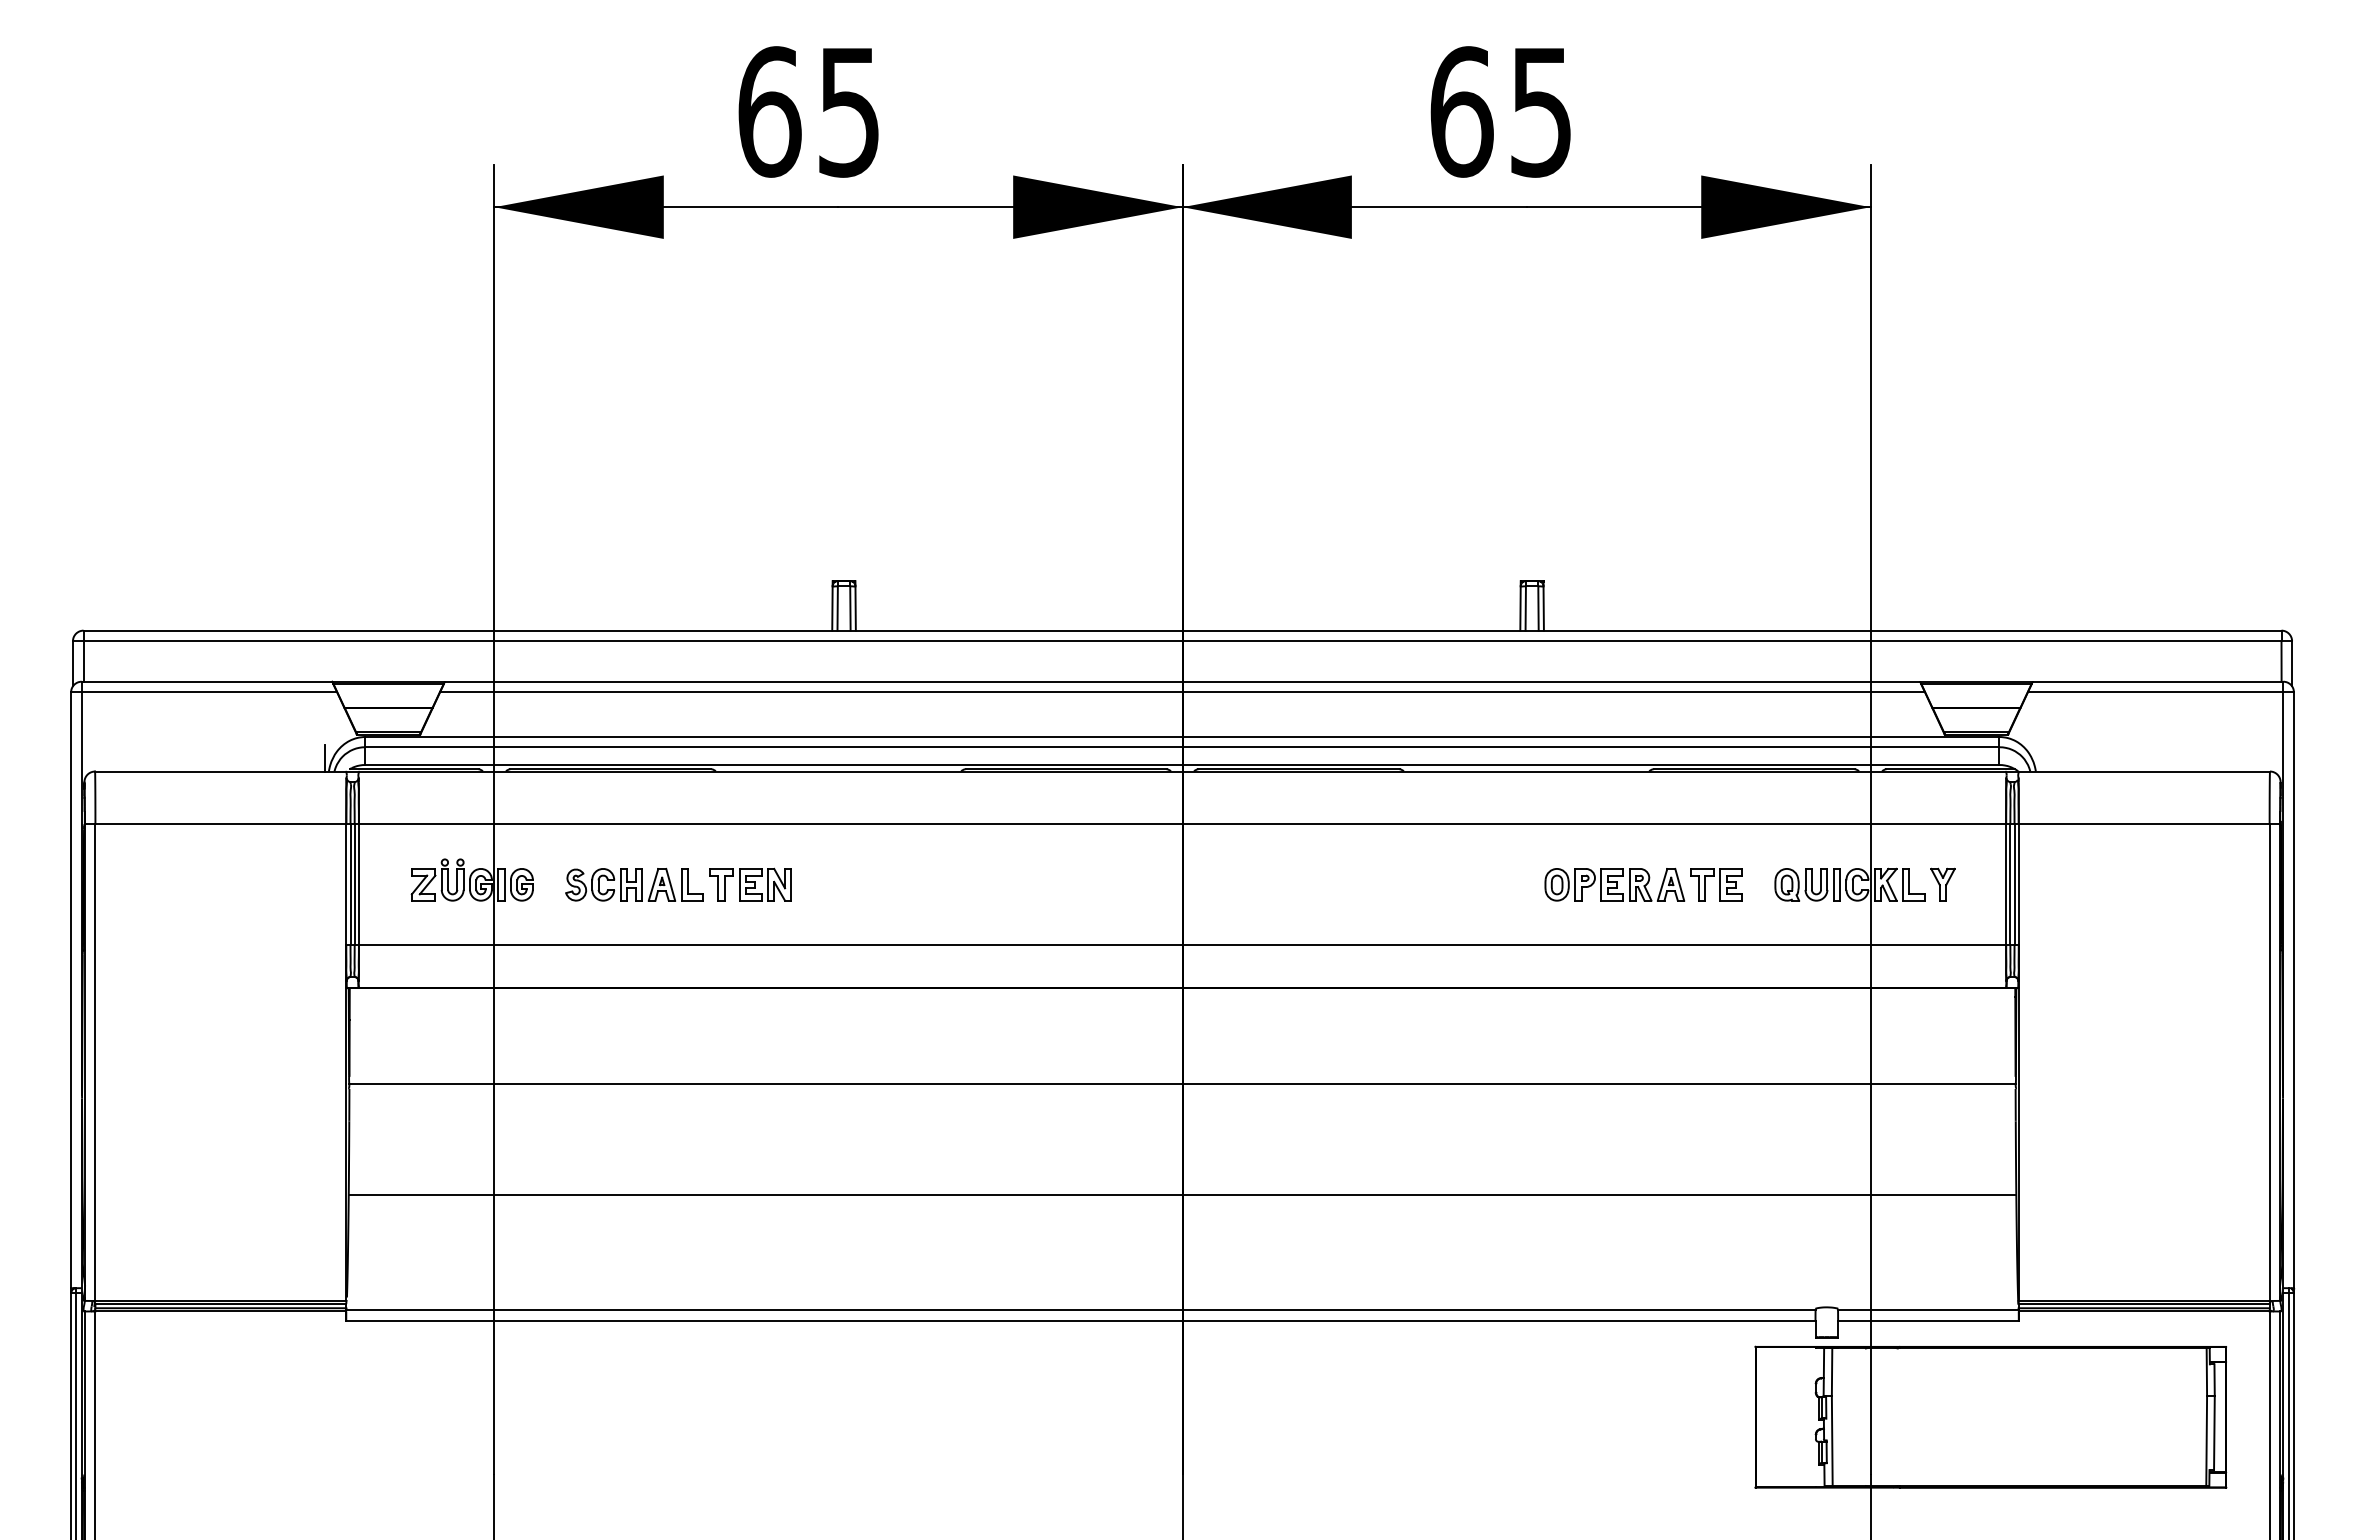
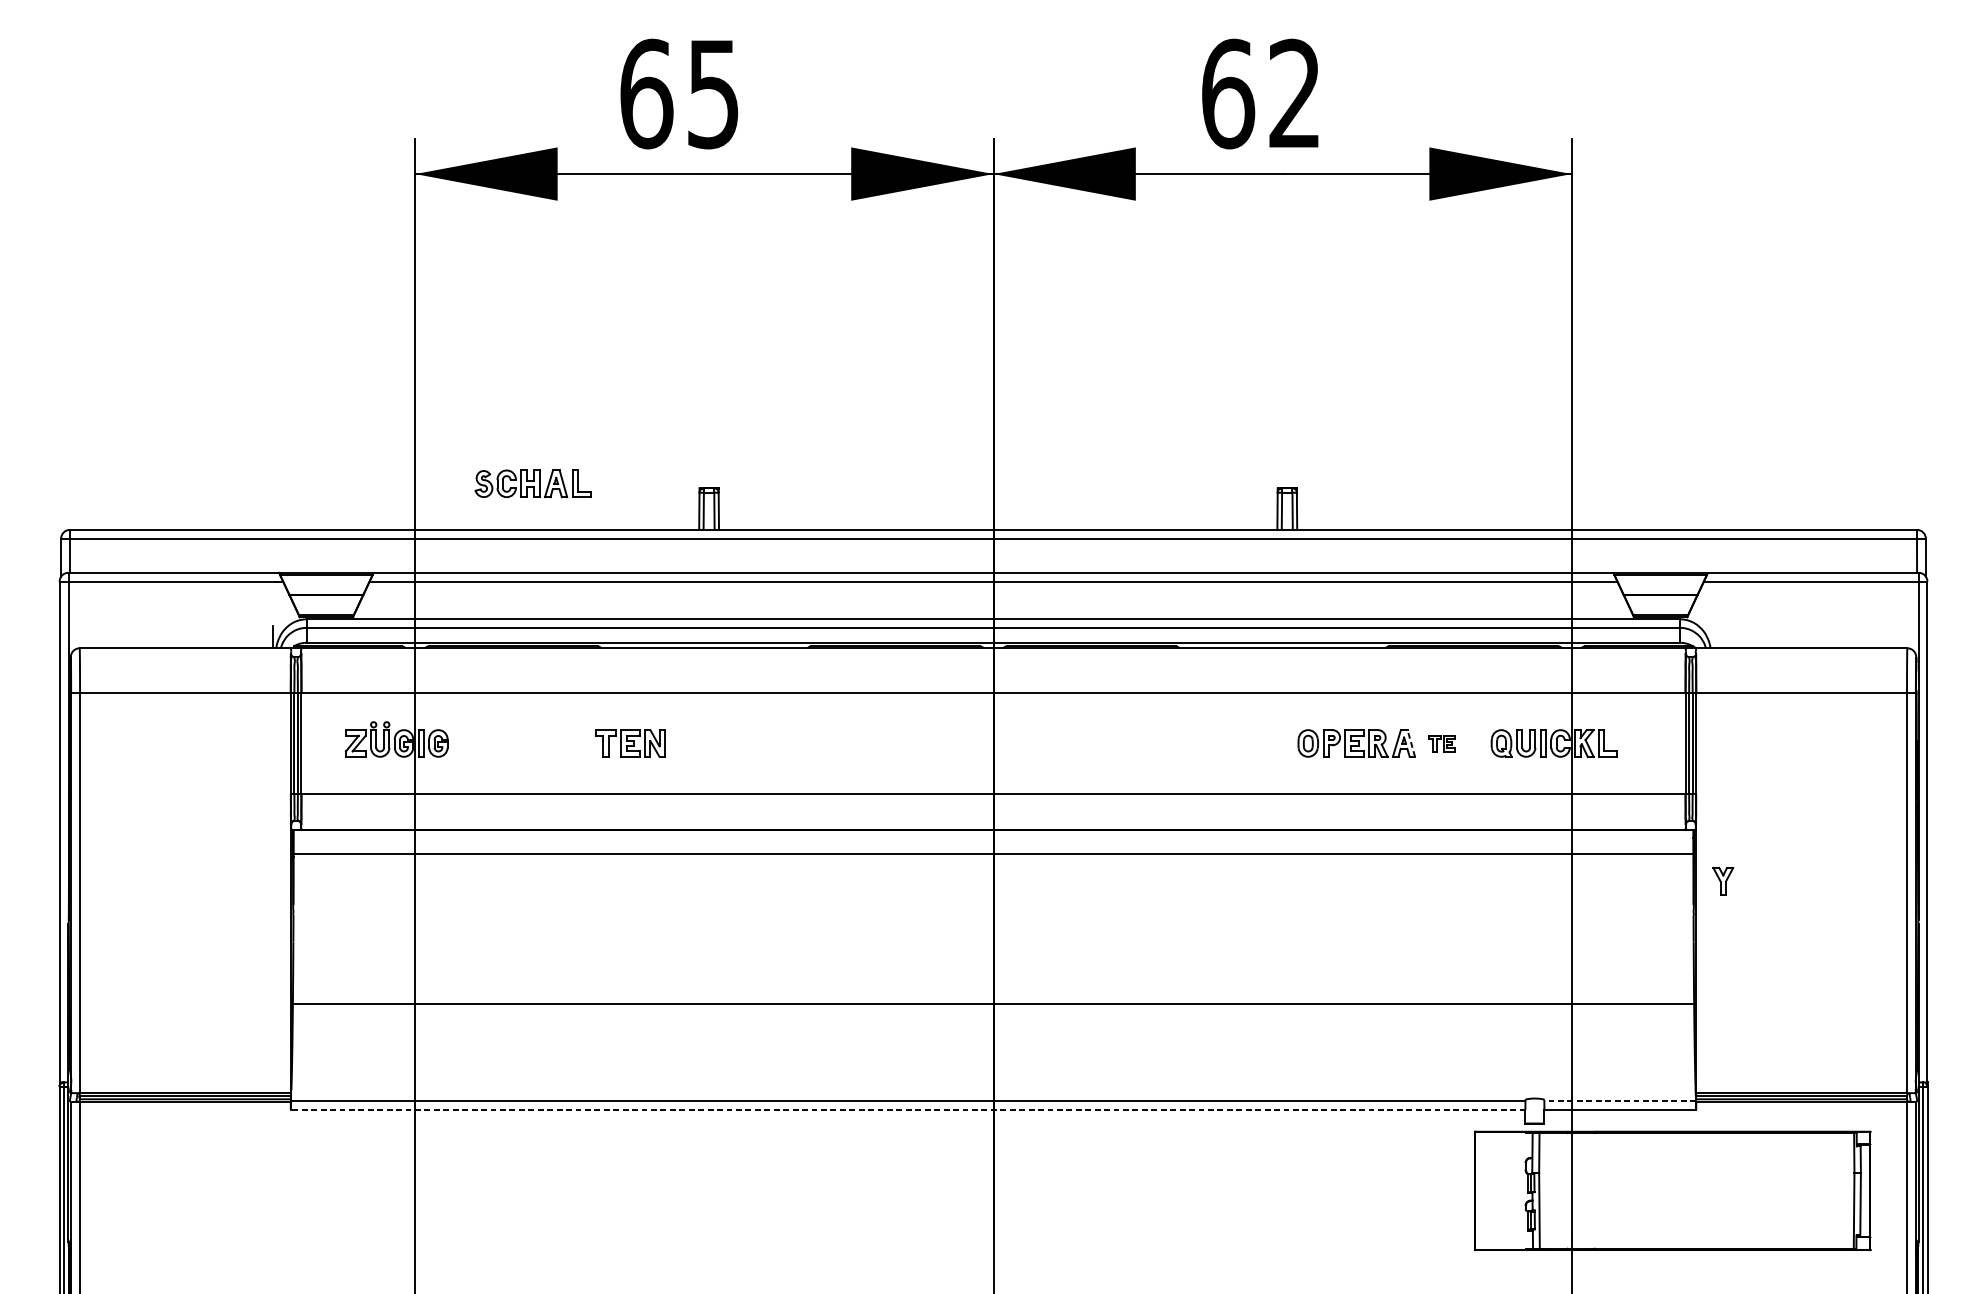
text: (1540, 111) -> (1294, 93), 65 -> 62
part: (634, 884) -> (533, 483), moved
line: (1679, 884) -> (1411, 743), solid -> dashed
part: (1716, 884) -> (1442, 743), size x0.6
part: (1942, 884) -> (1722, 881), moved
line: (1182, 1084) -> (993, 854), moved
line: (1927, 1310) -> (1619, 1101), solid -> dashed
line: (1080, 1320) -> (907, 1109), solid -> dashed

